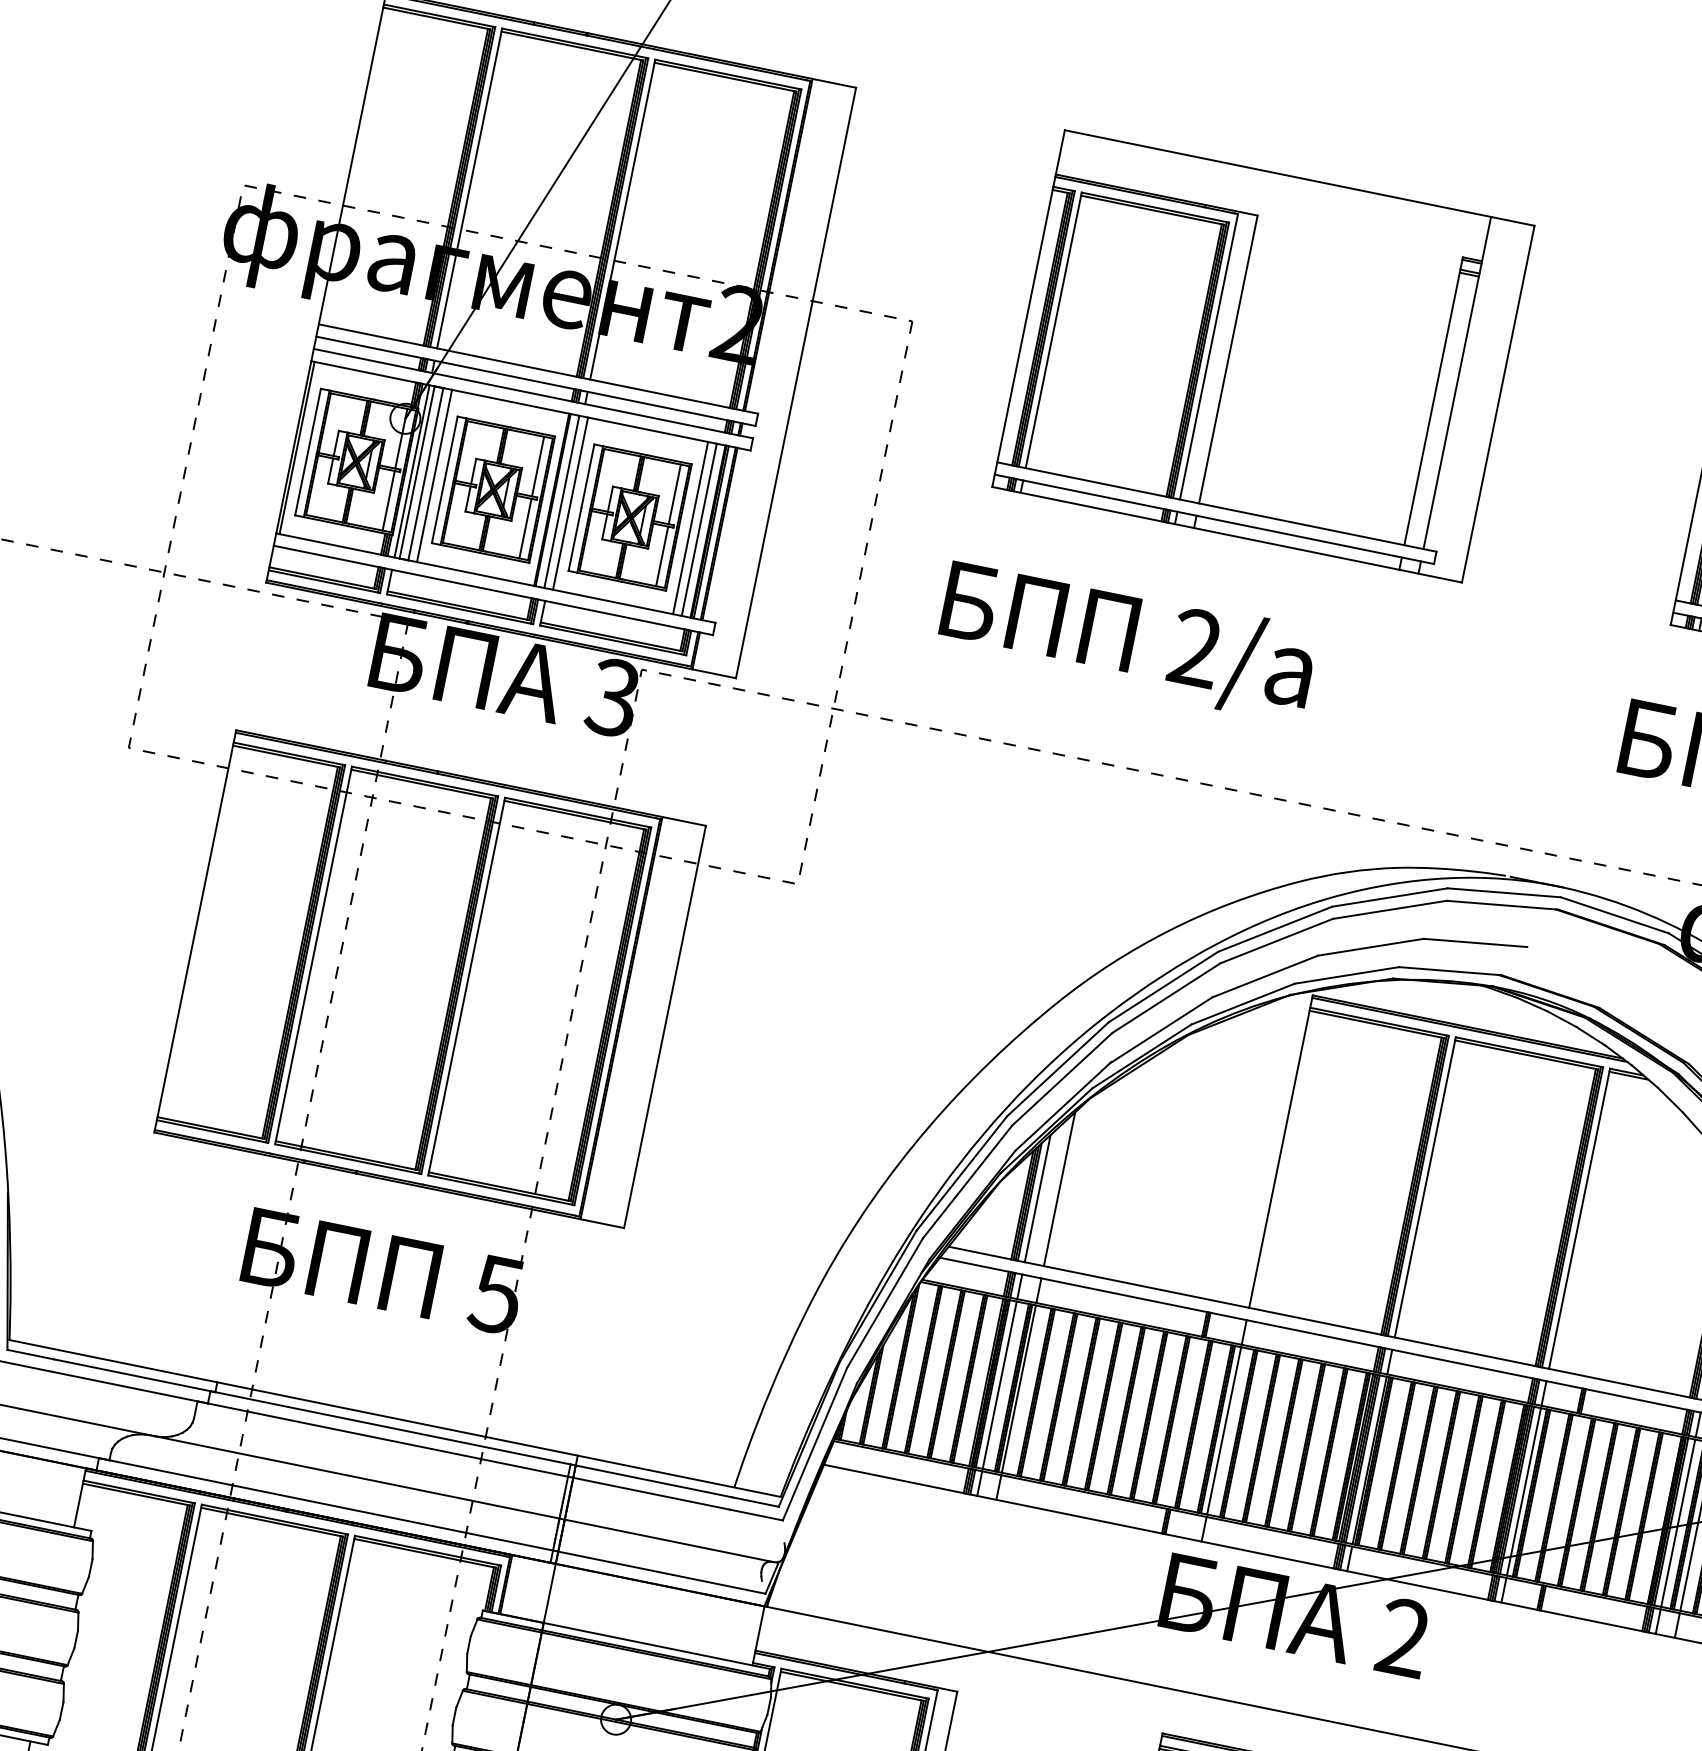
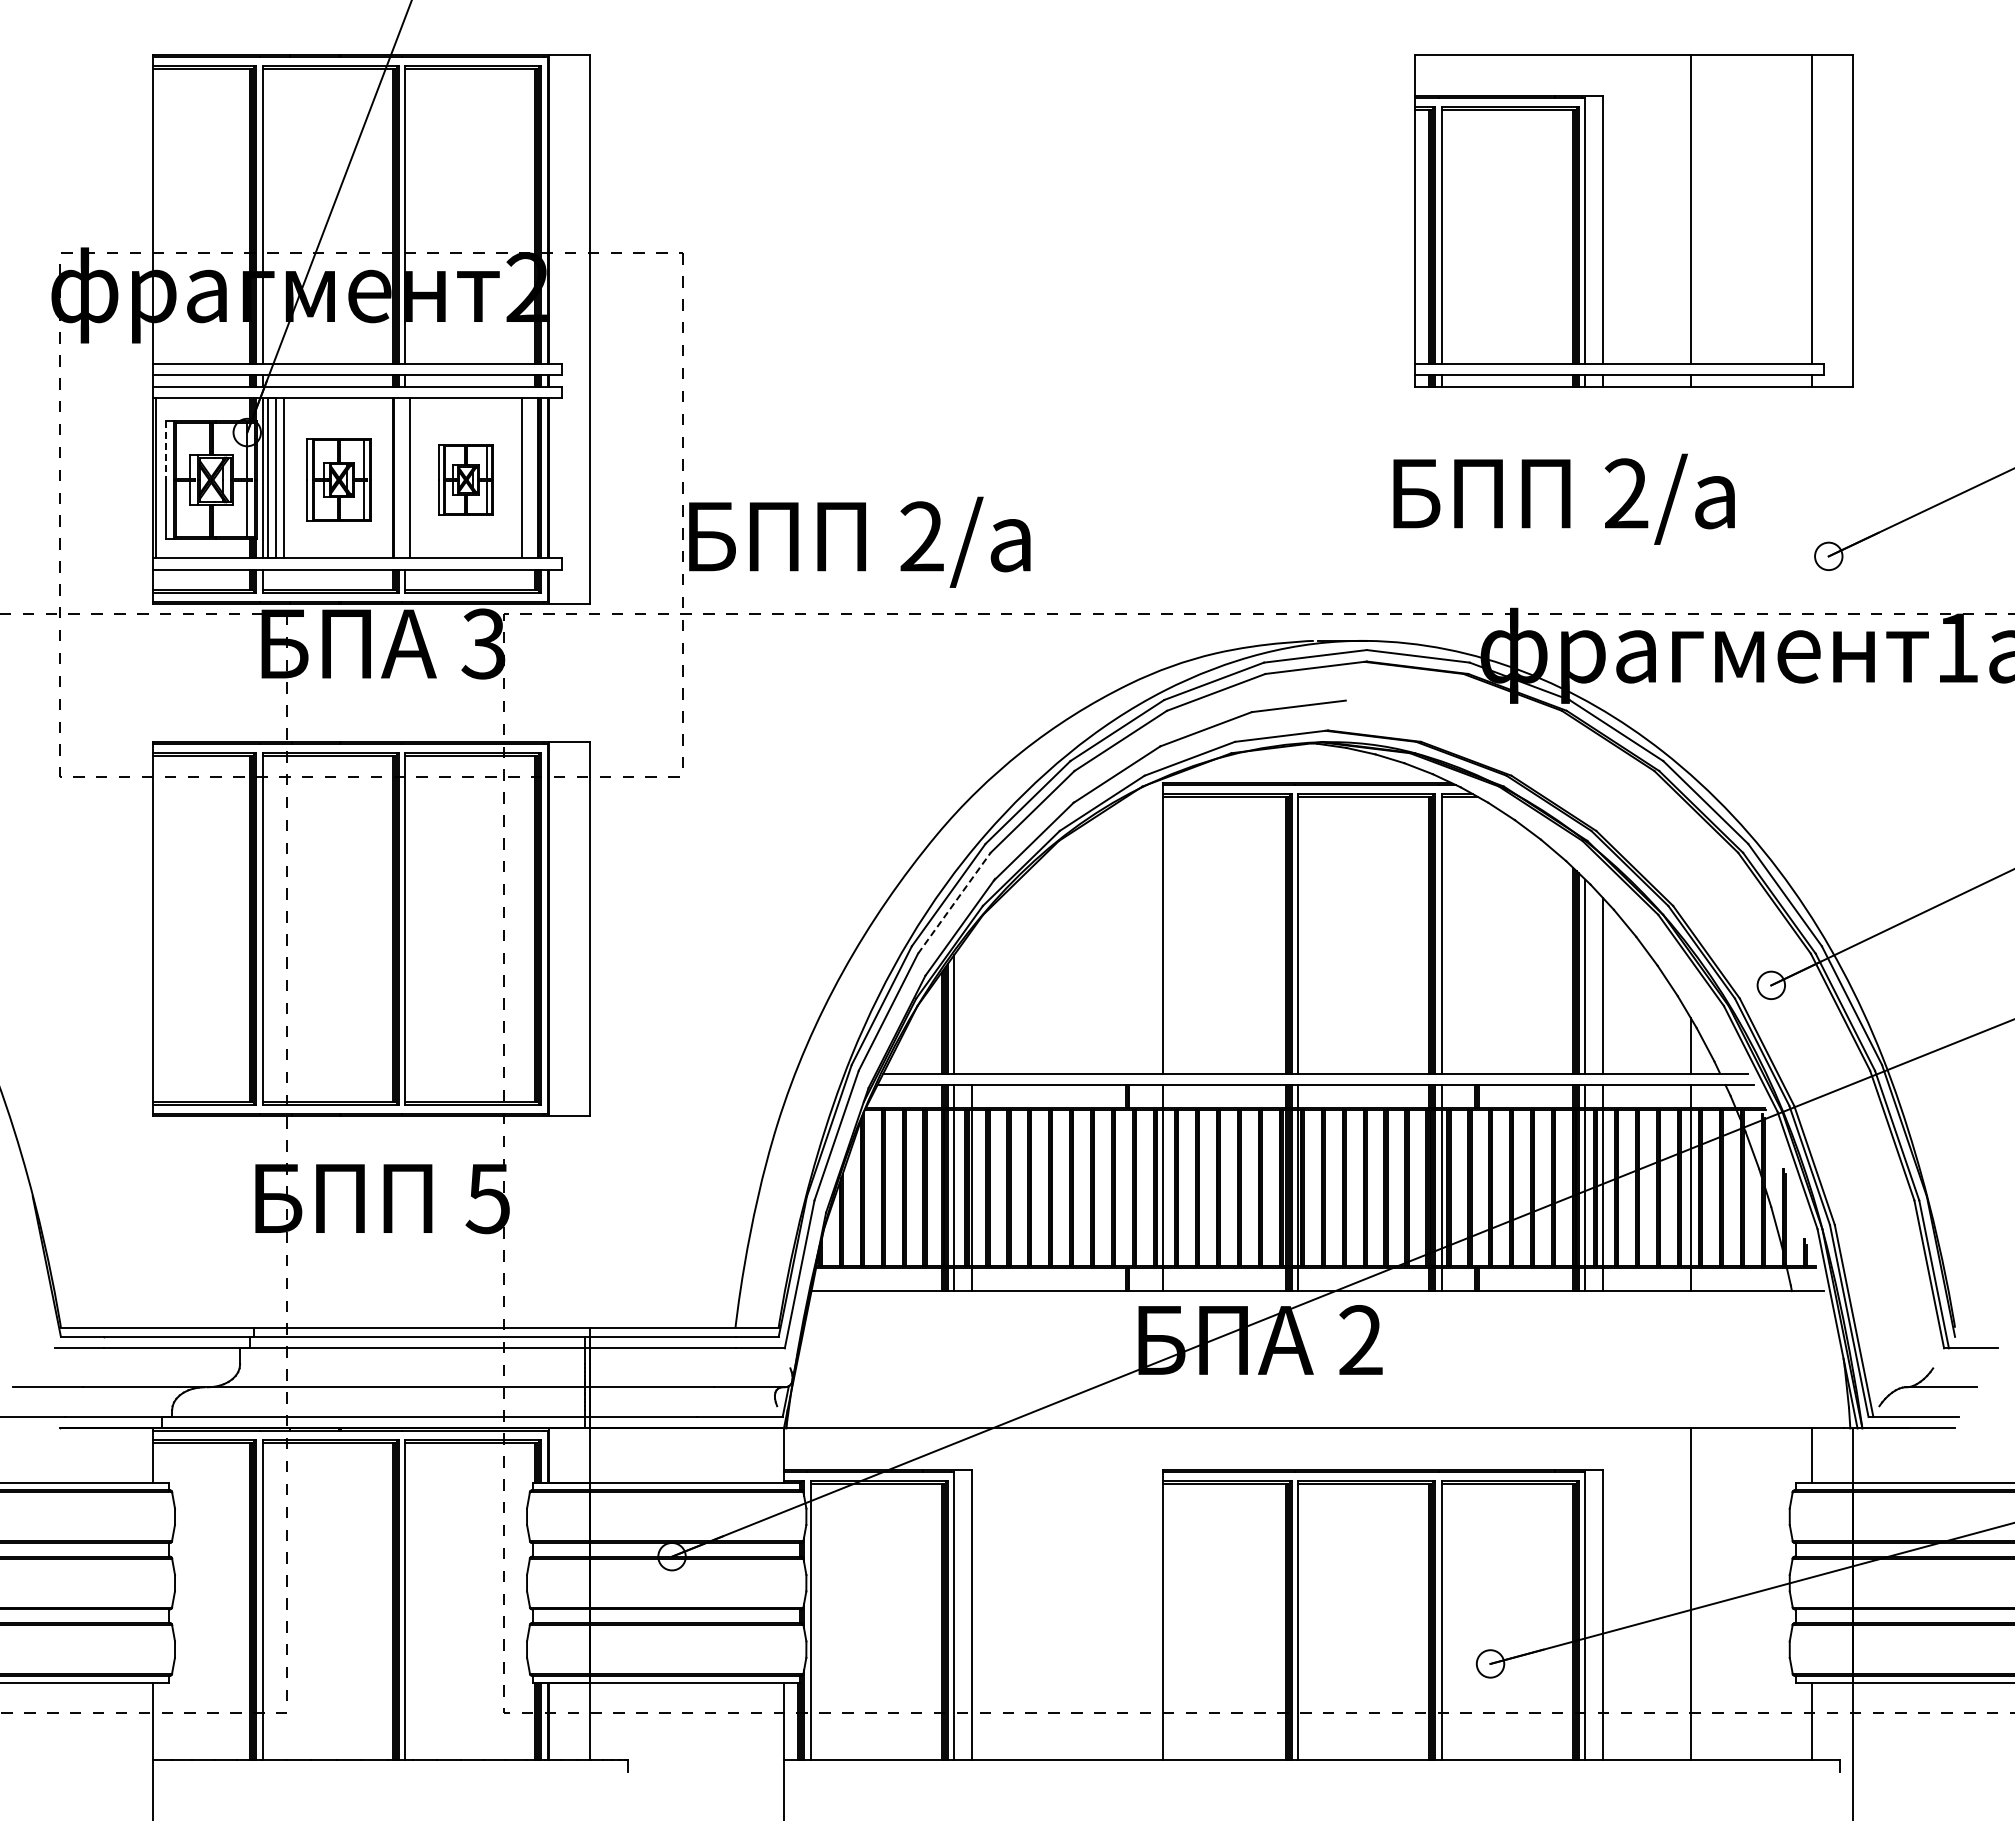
part: (1263, 356) -> (1002, 220), removed
line: (314, 421) -> (166, 451), solid -> dashed
part: (493, 489) -> (338, 479), size x0.7
line: (562, 502) -> (402, 478), removed
part: (629, 516) -> (465, 479), size x0.6
line: (699, 530) -> (530, 478), removed
text: (1127, 639) -> (859, 541), moved
line: (1062, 1078) -> (954, 902), solid -> dashed
line: (1059, 1188) -> (971, 1001), removed

